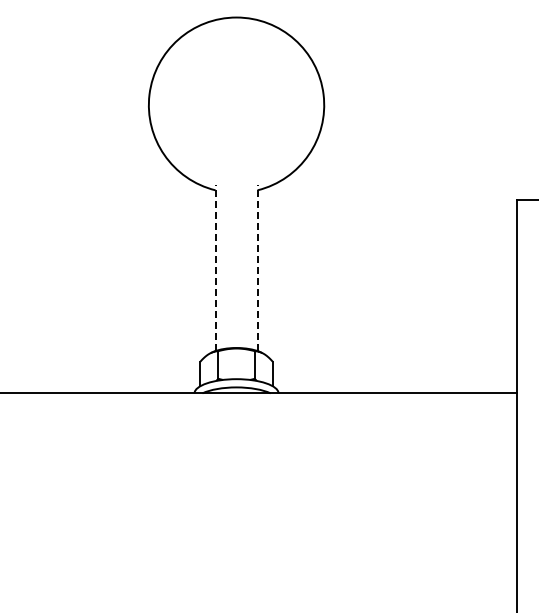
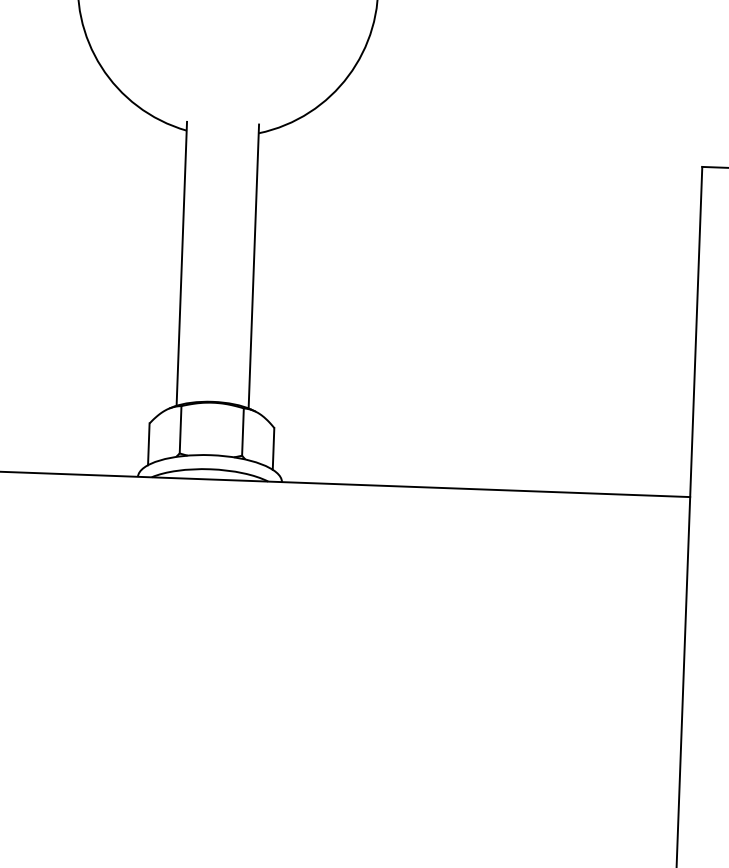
line: (215, 268) -> (181, 264), dashed -> solid
line: (257, 268) -> (253, 267), dashed -> solid

